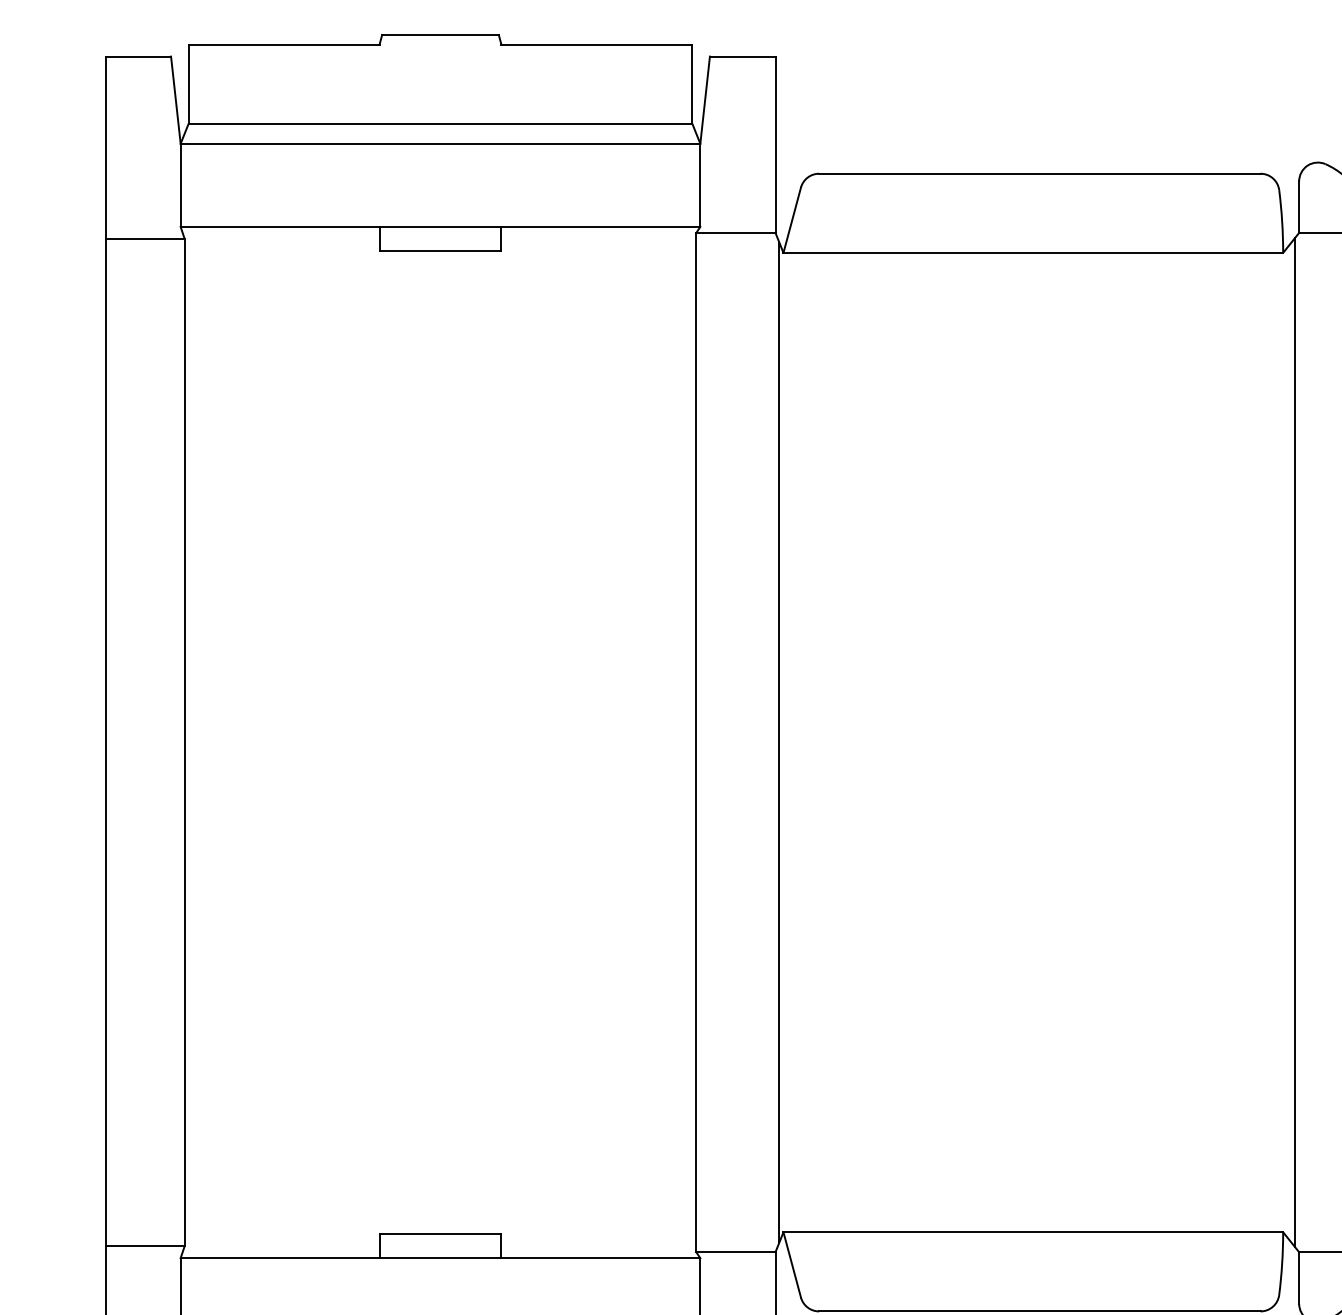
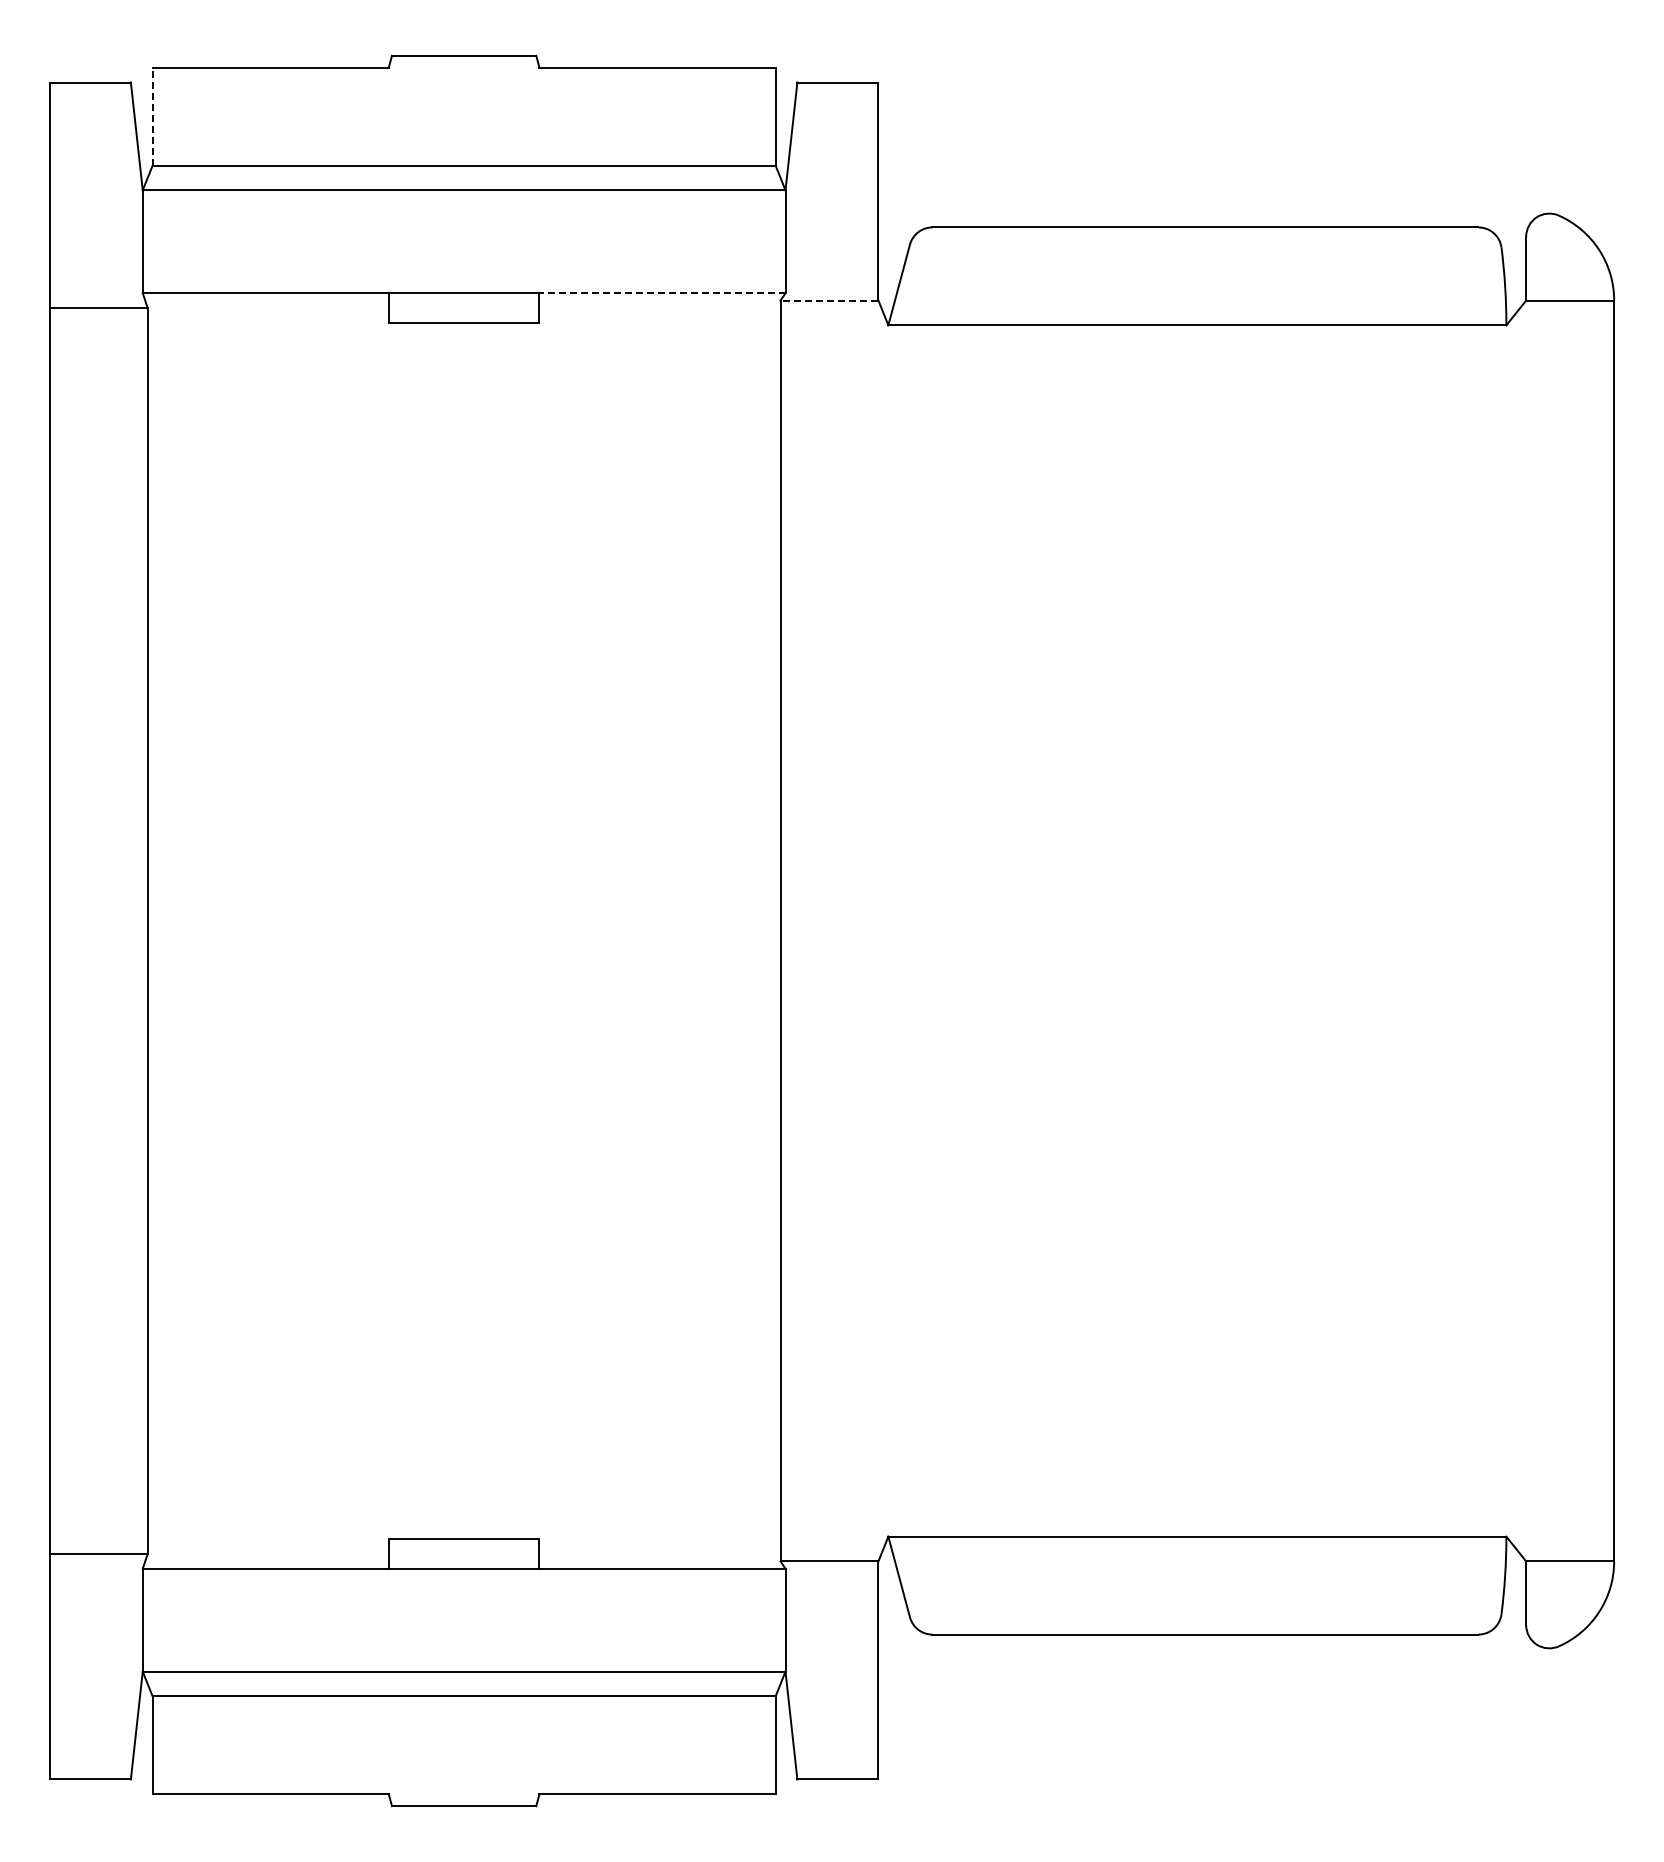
line: (188, 84) -> (152, 116), solid -> dashed
line: (600, 227) -> (662, 293), solid -> dashed
line: (735, 232) -> (829, 300), solid -> dashed
line: (779, 742) -> (883, 930), removed
line: (1295, 742) -> (1521, 930), removed

